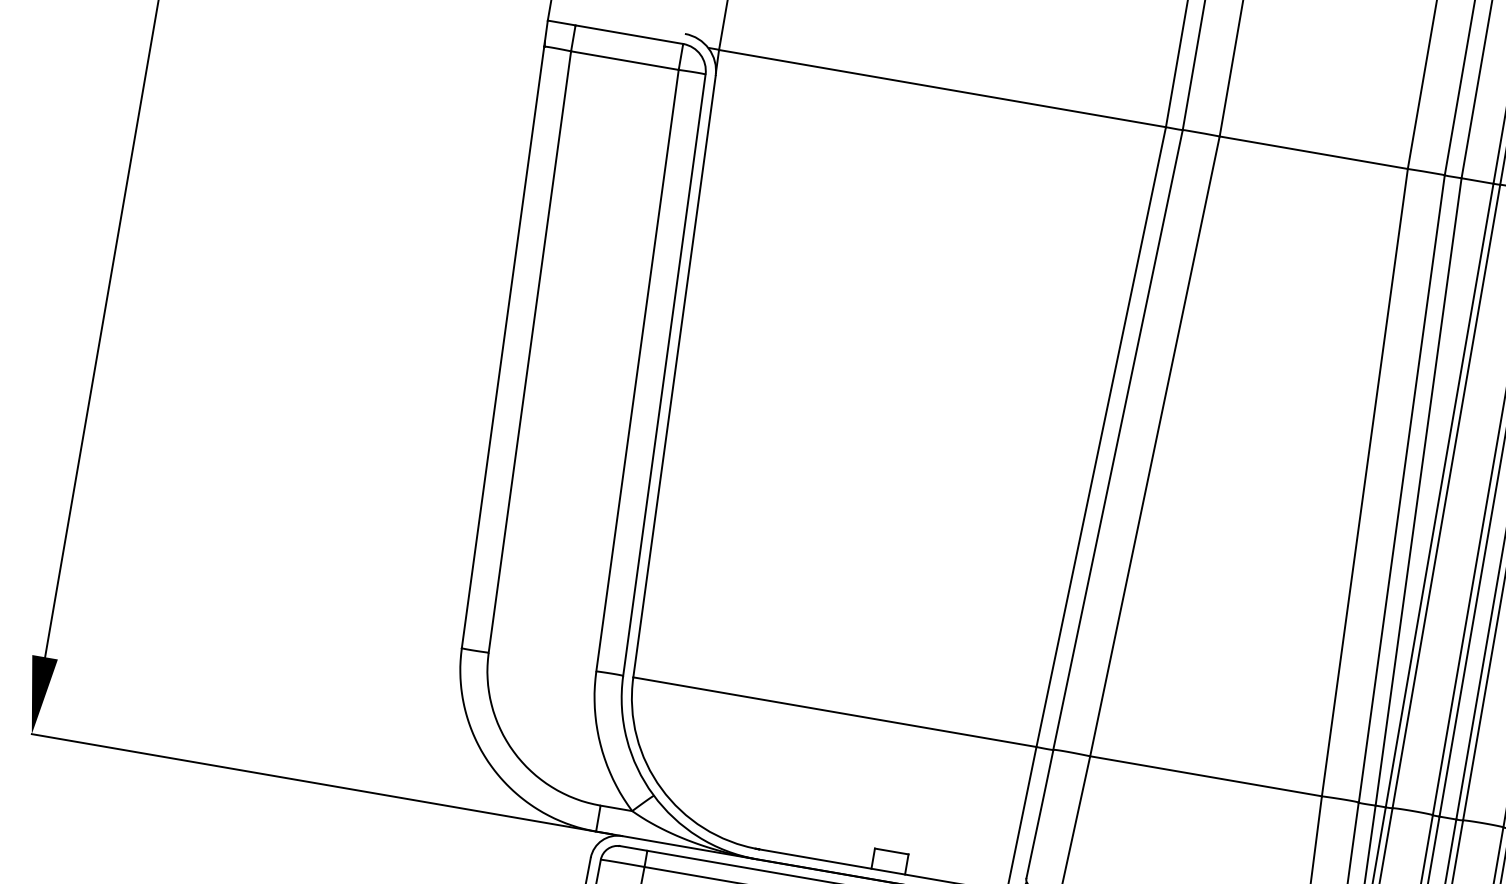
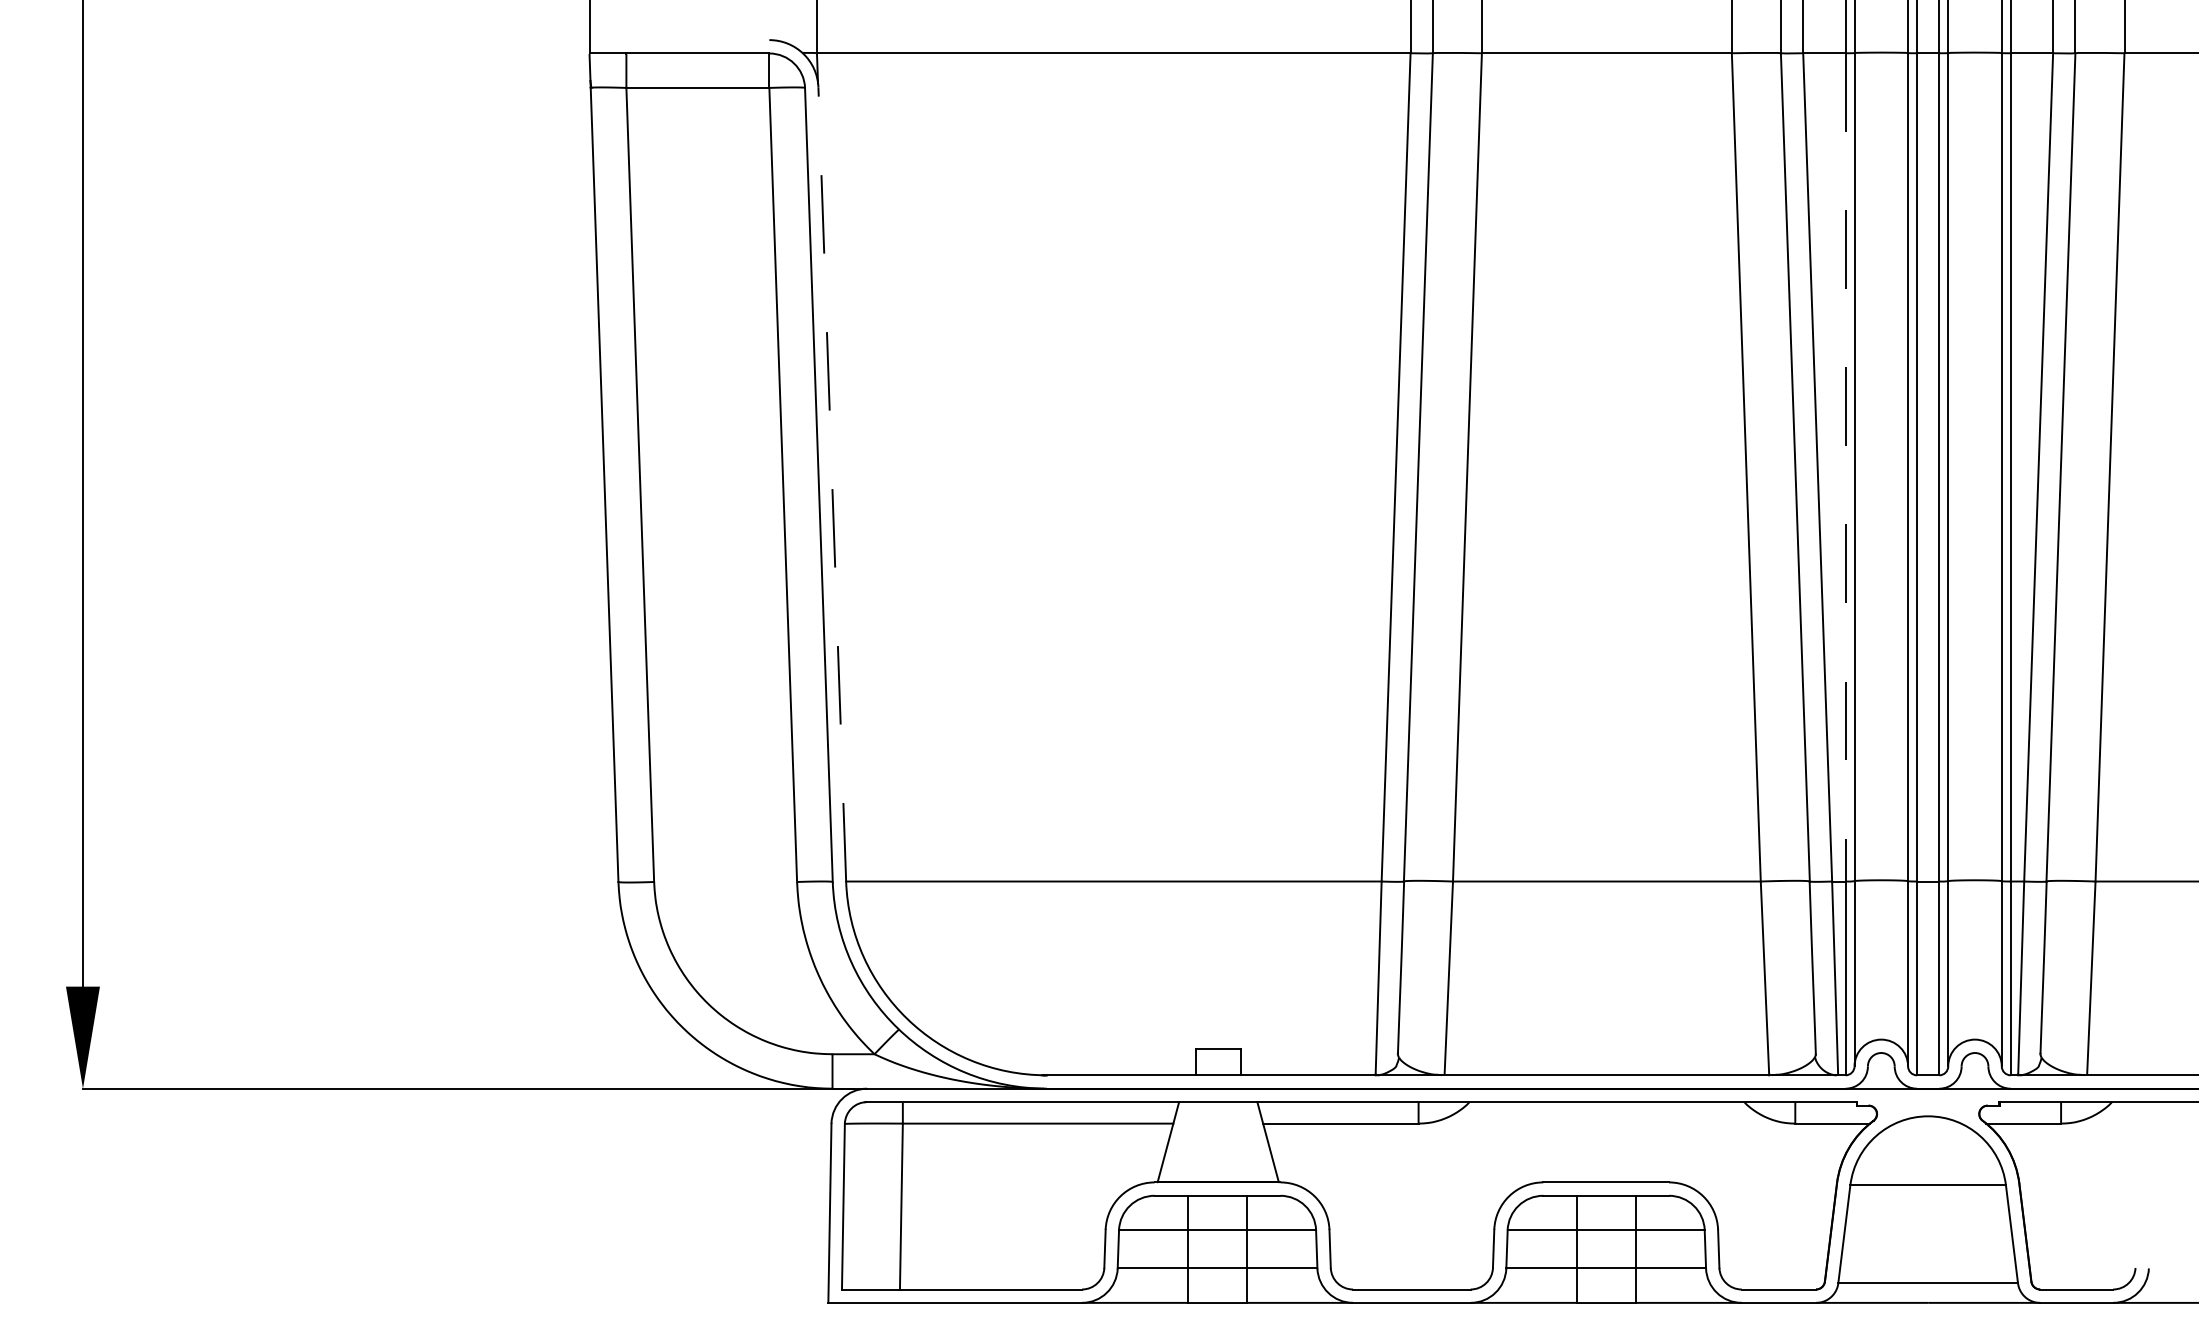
line: (674, 375) -> (832, 483), solid -> dashed
line: (1439, 495) -> (1845, 467), solid -> dashed

